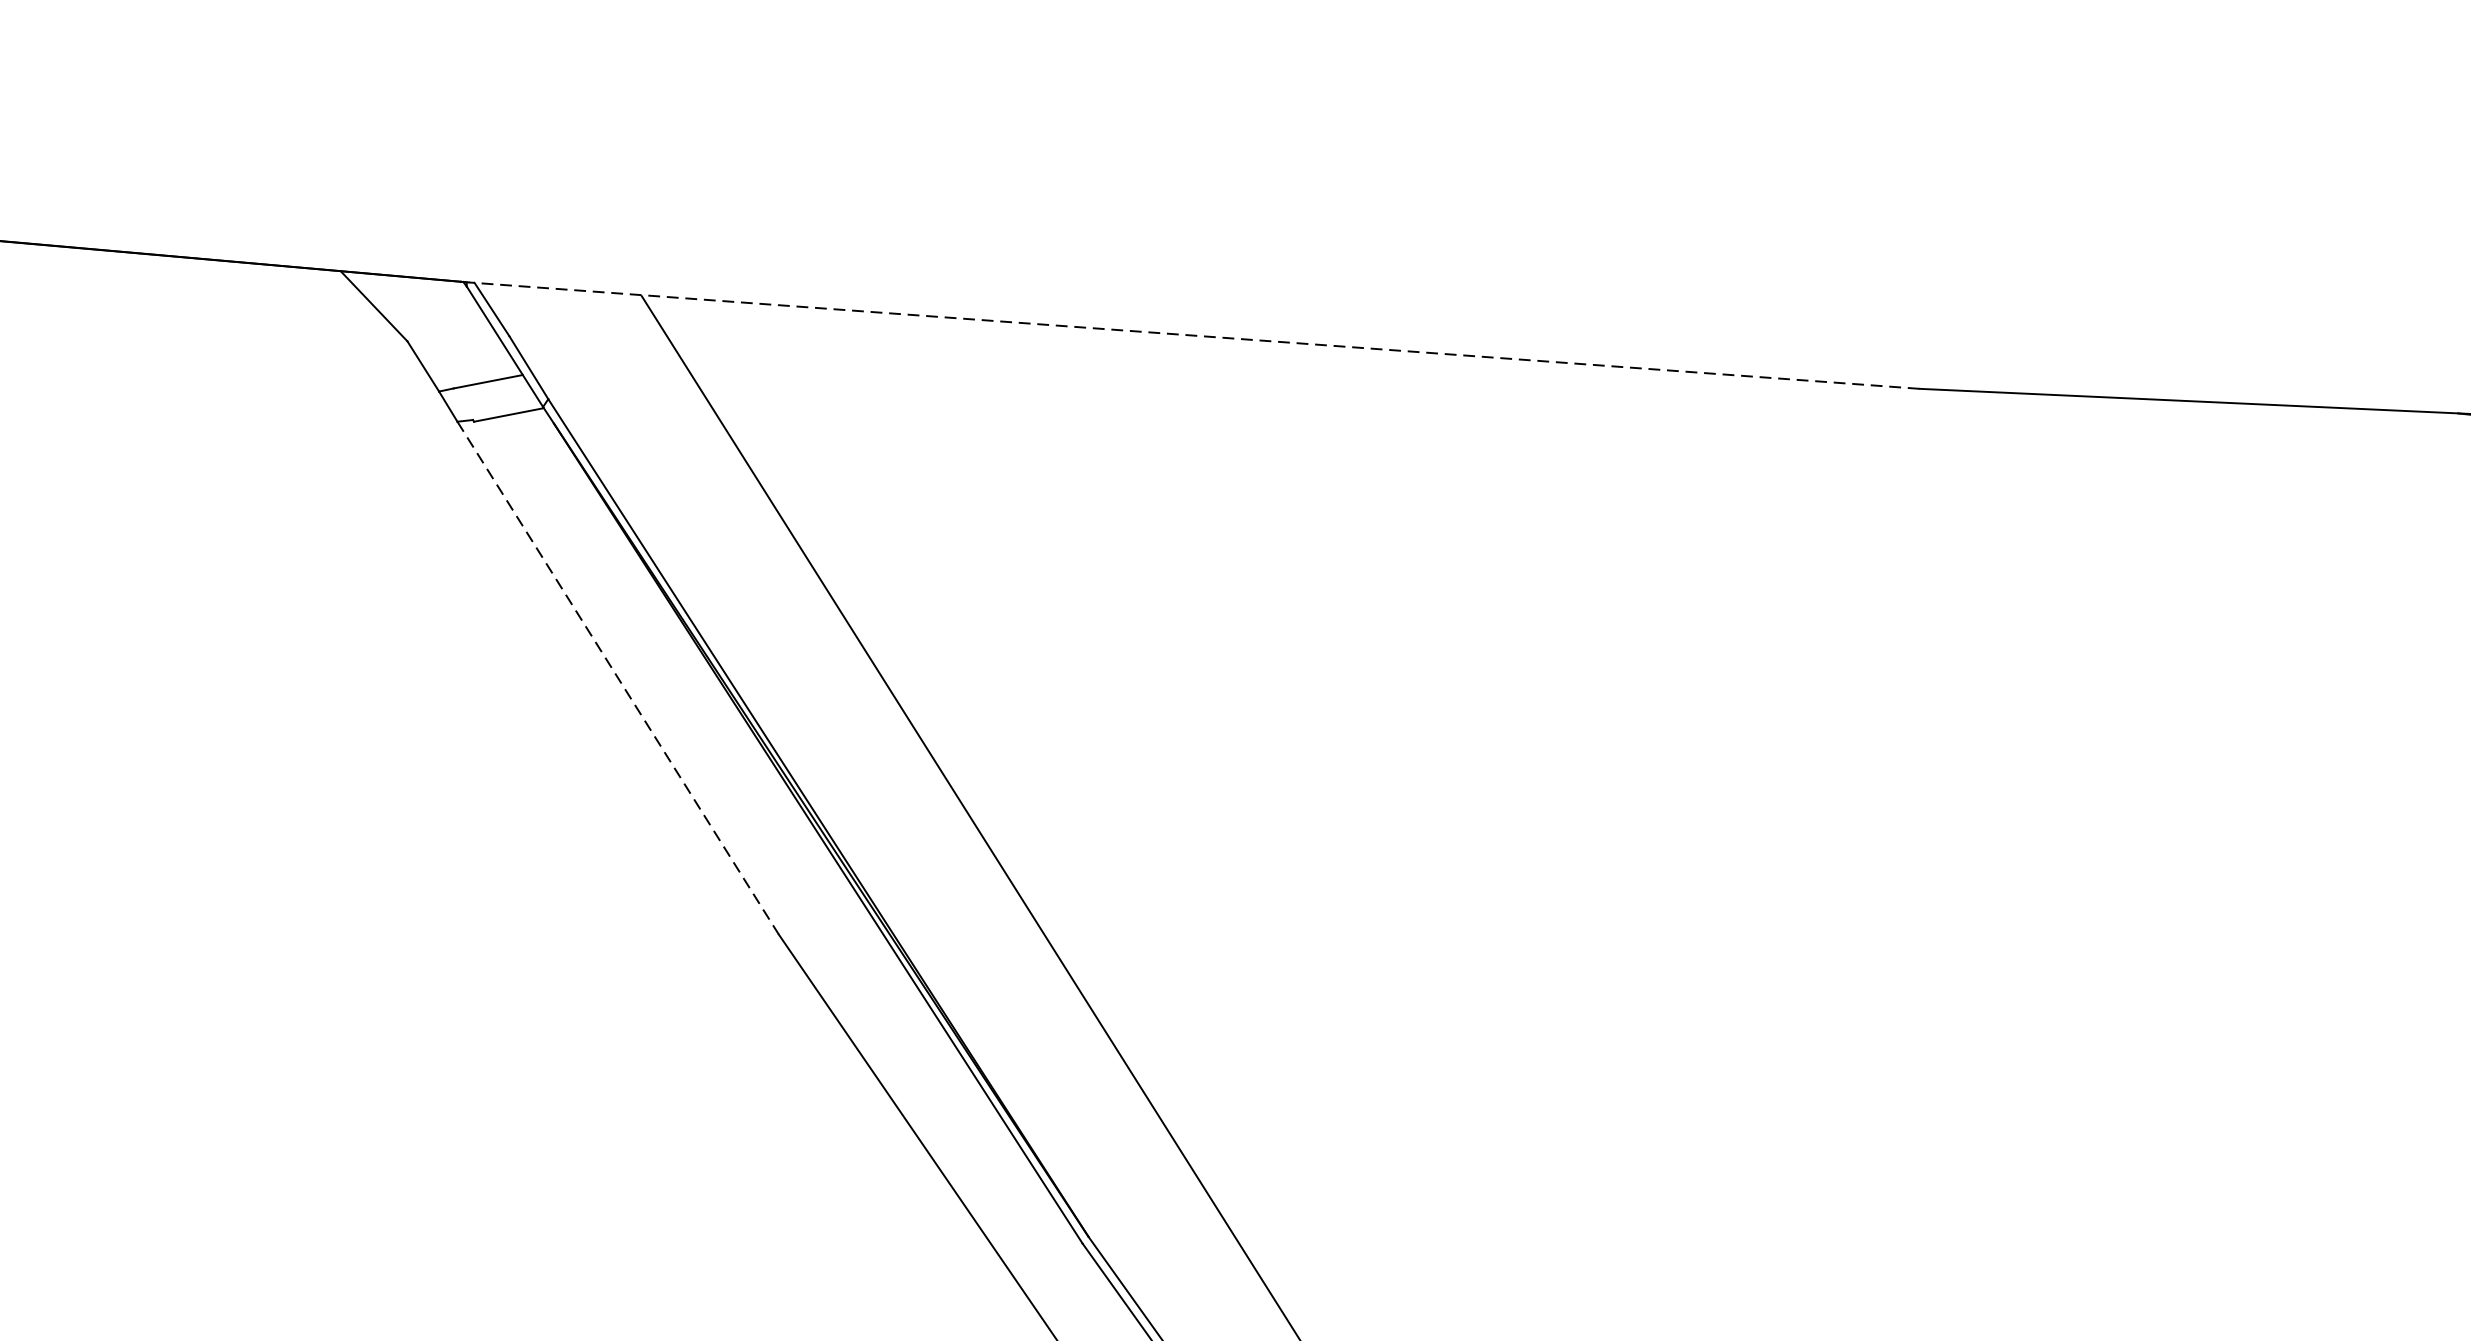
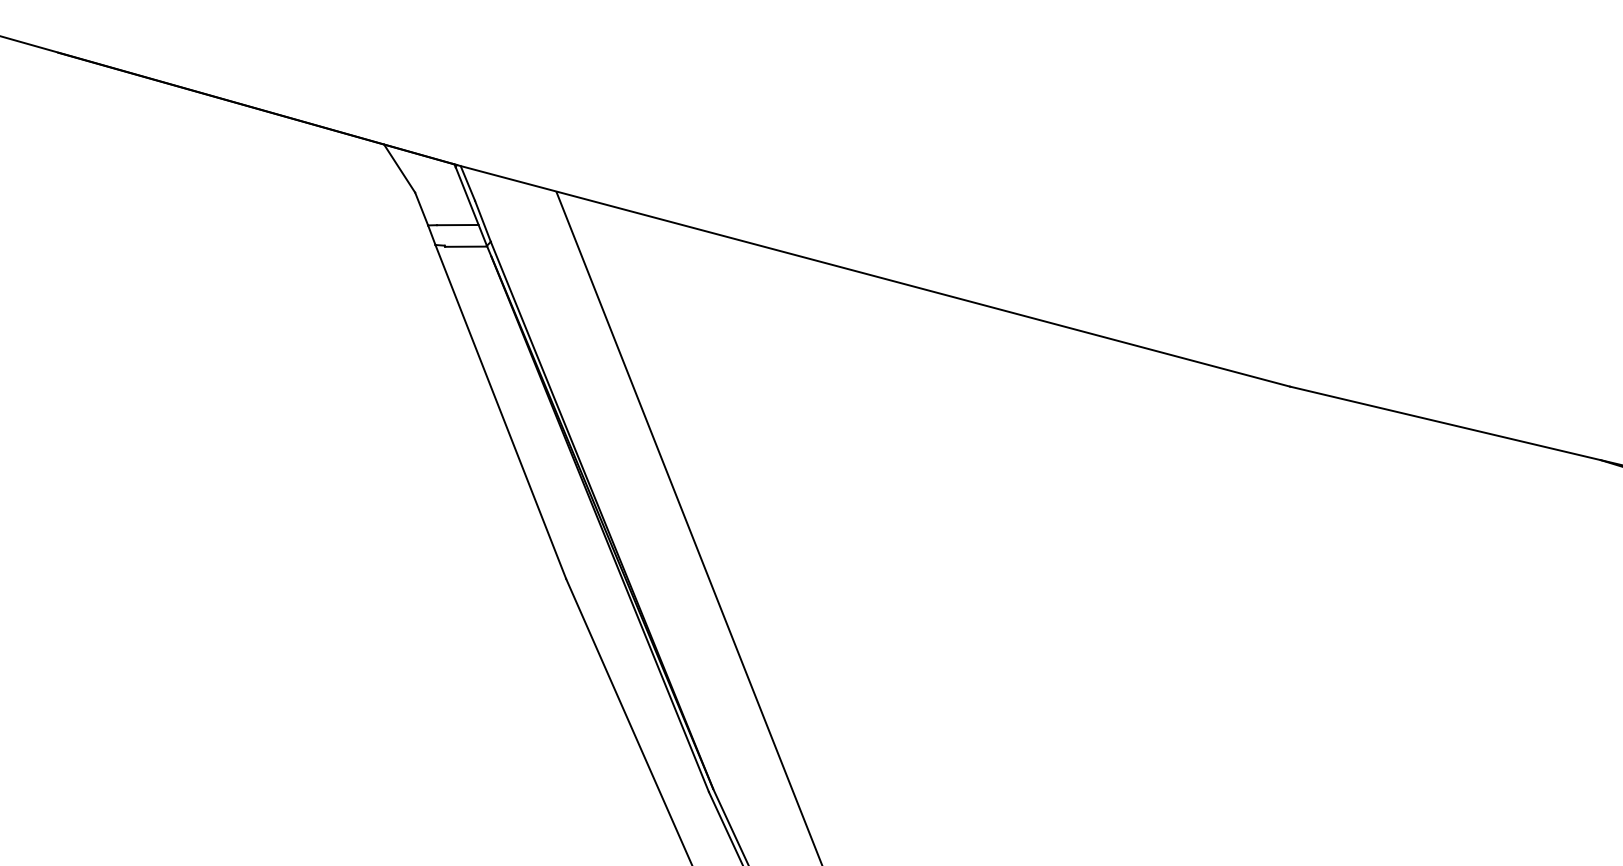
line: (1193, 335) -> (873, 275), dashed -> solid
line: (617, 679) -> (500, 412), dashed -> solid

